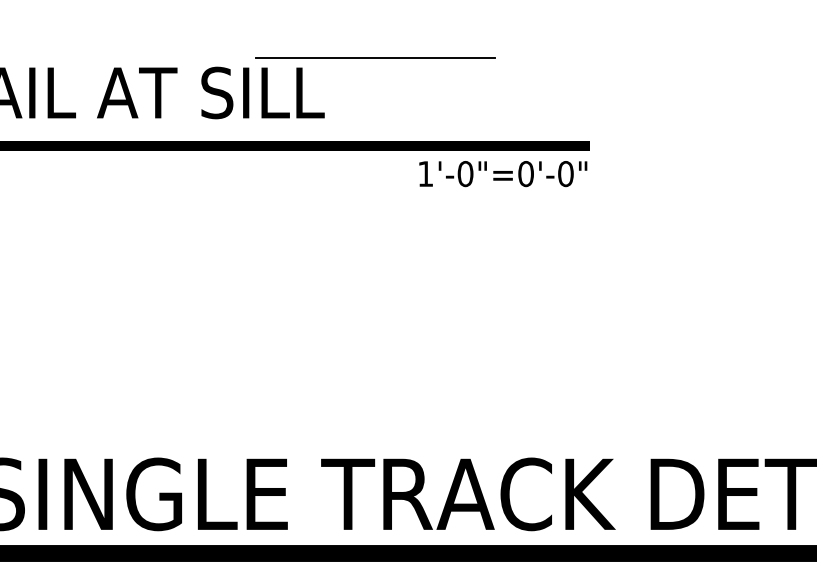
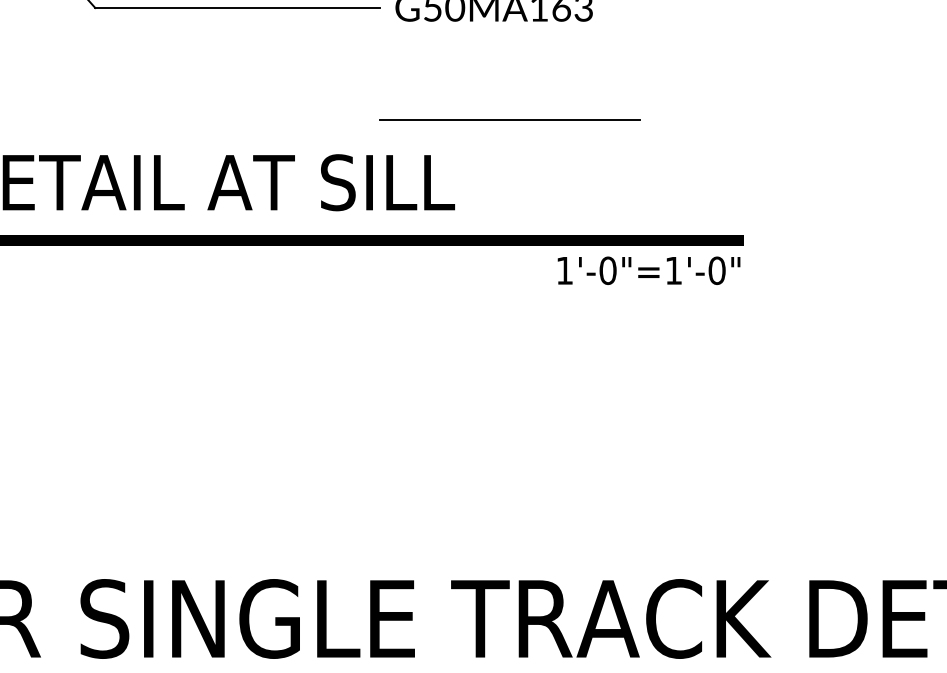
line: (374, 57) -> (509, 119), moved
text: (525, 173) -> (673, 270), 1'-0"=0'-0" -> 1'-0"=1'-0"

